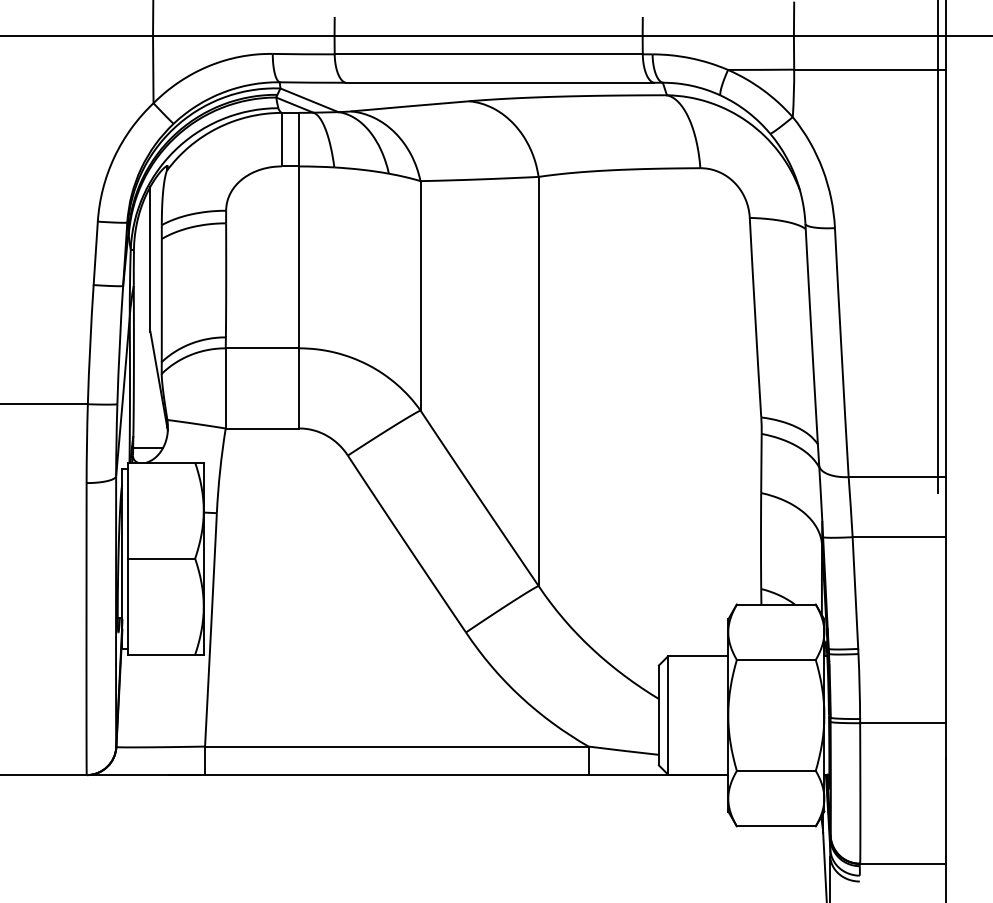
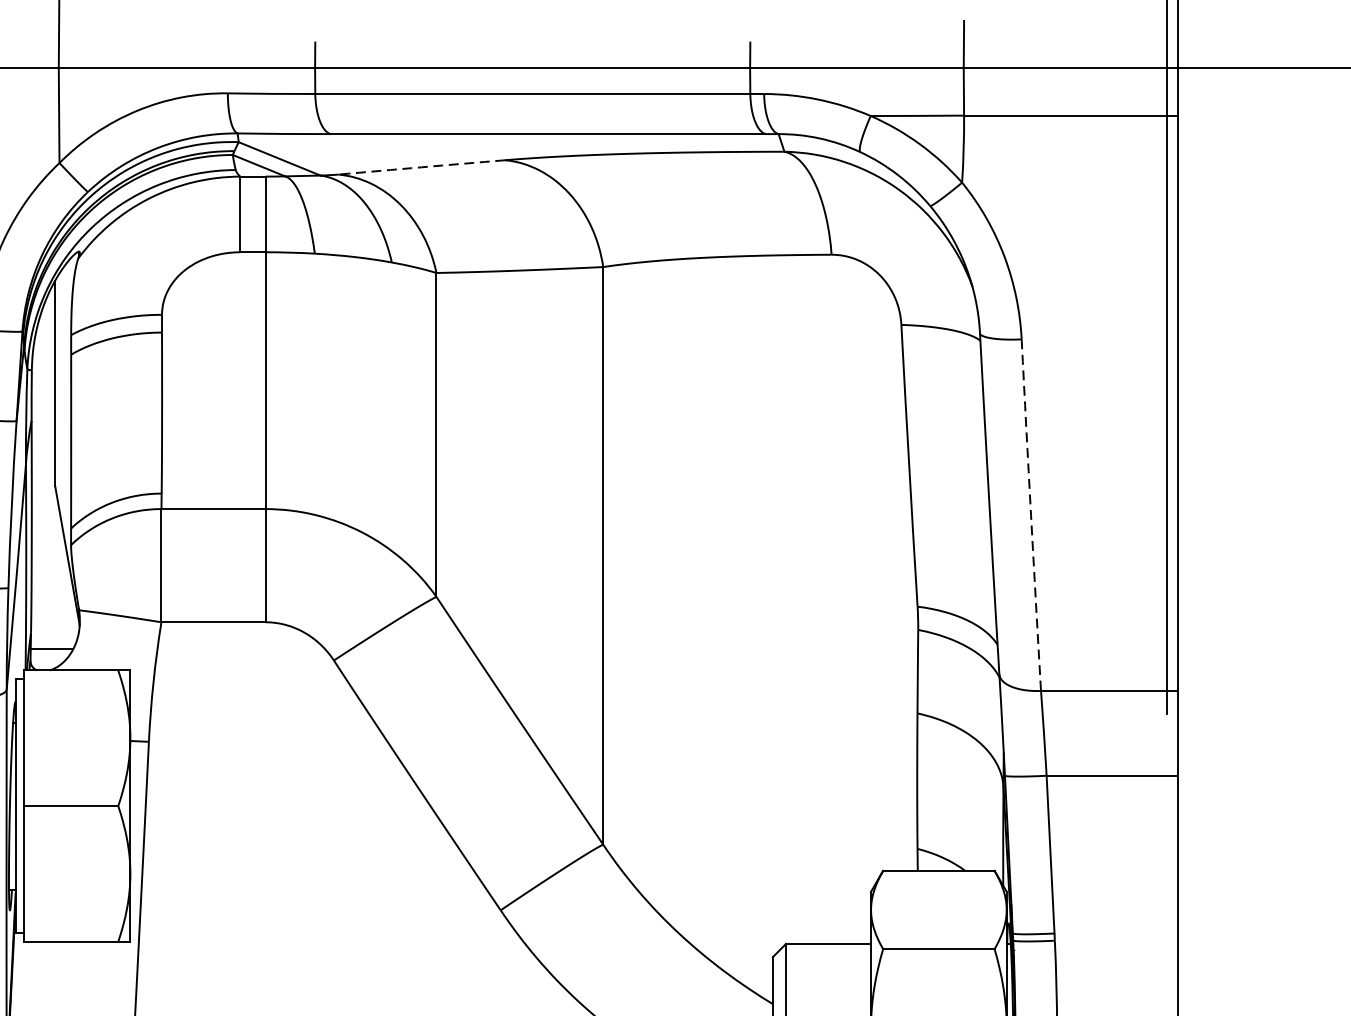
arc: (410, 106) -> (422, 167), solid -> dashed
arc: (841, 352) -> (1030, 514), solid -> dashed

